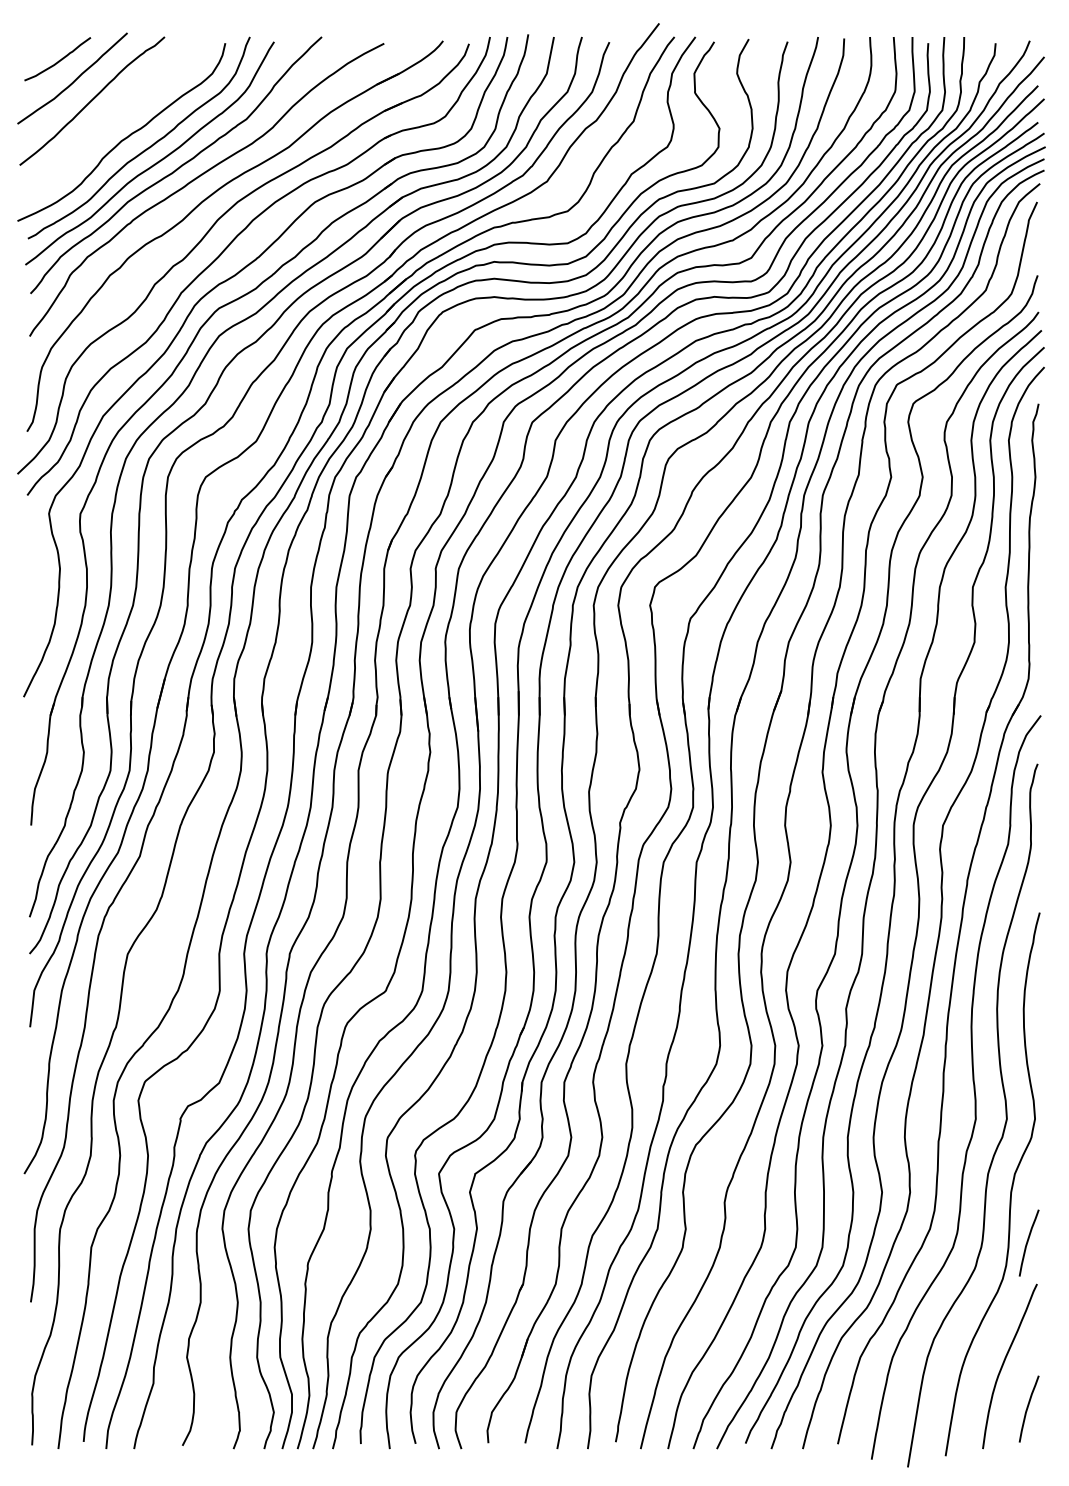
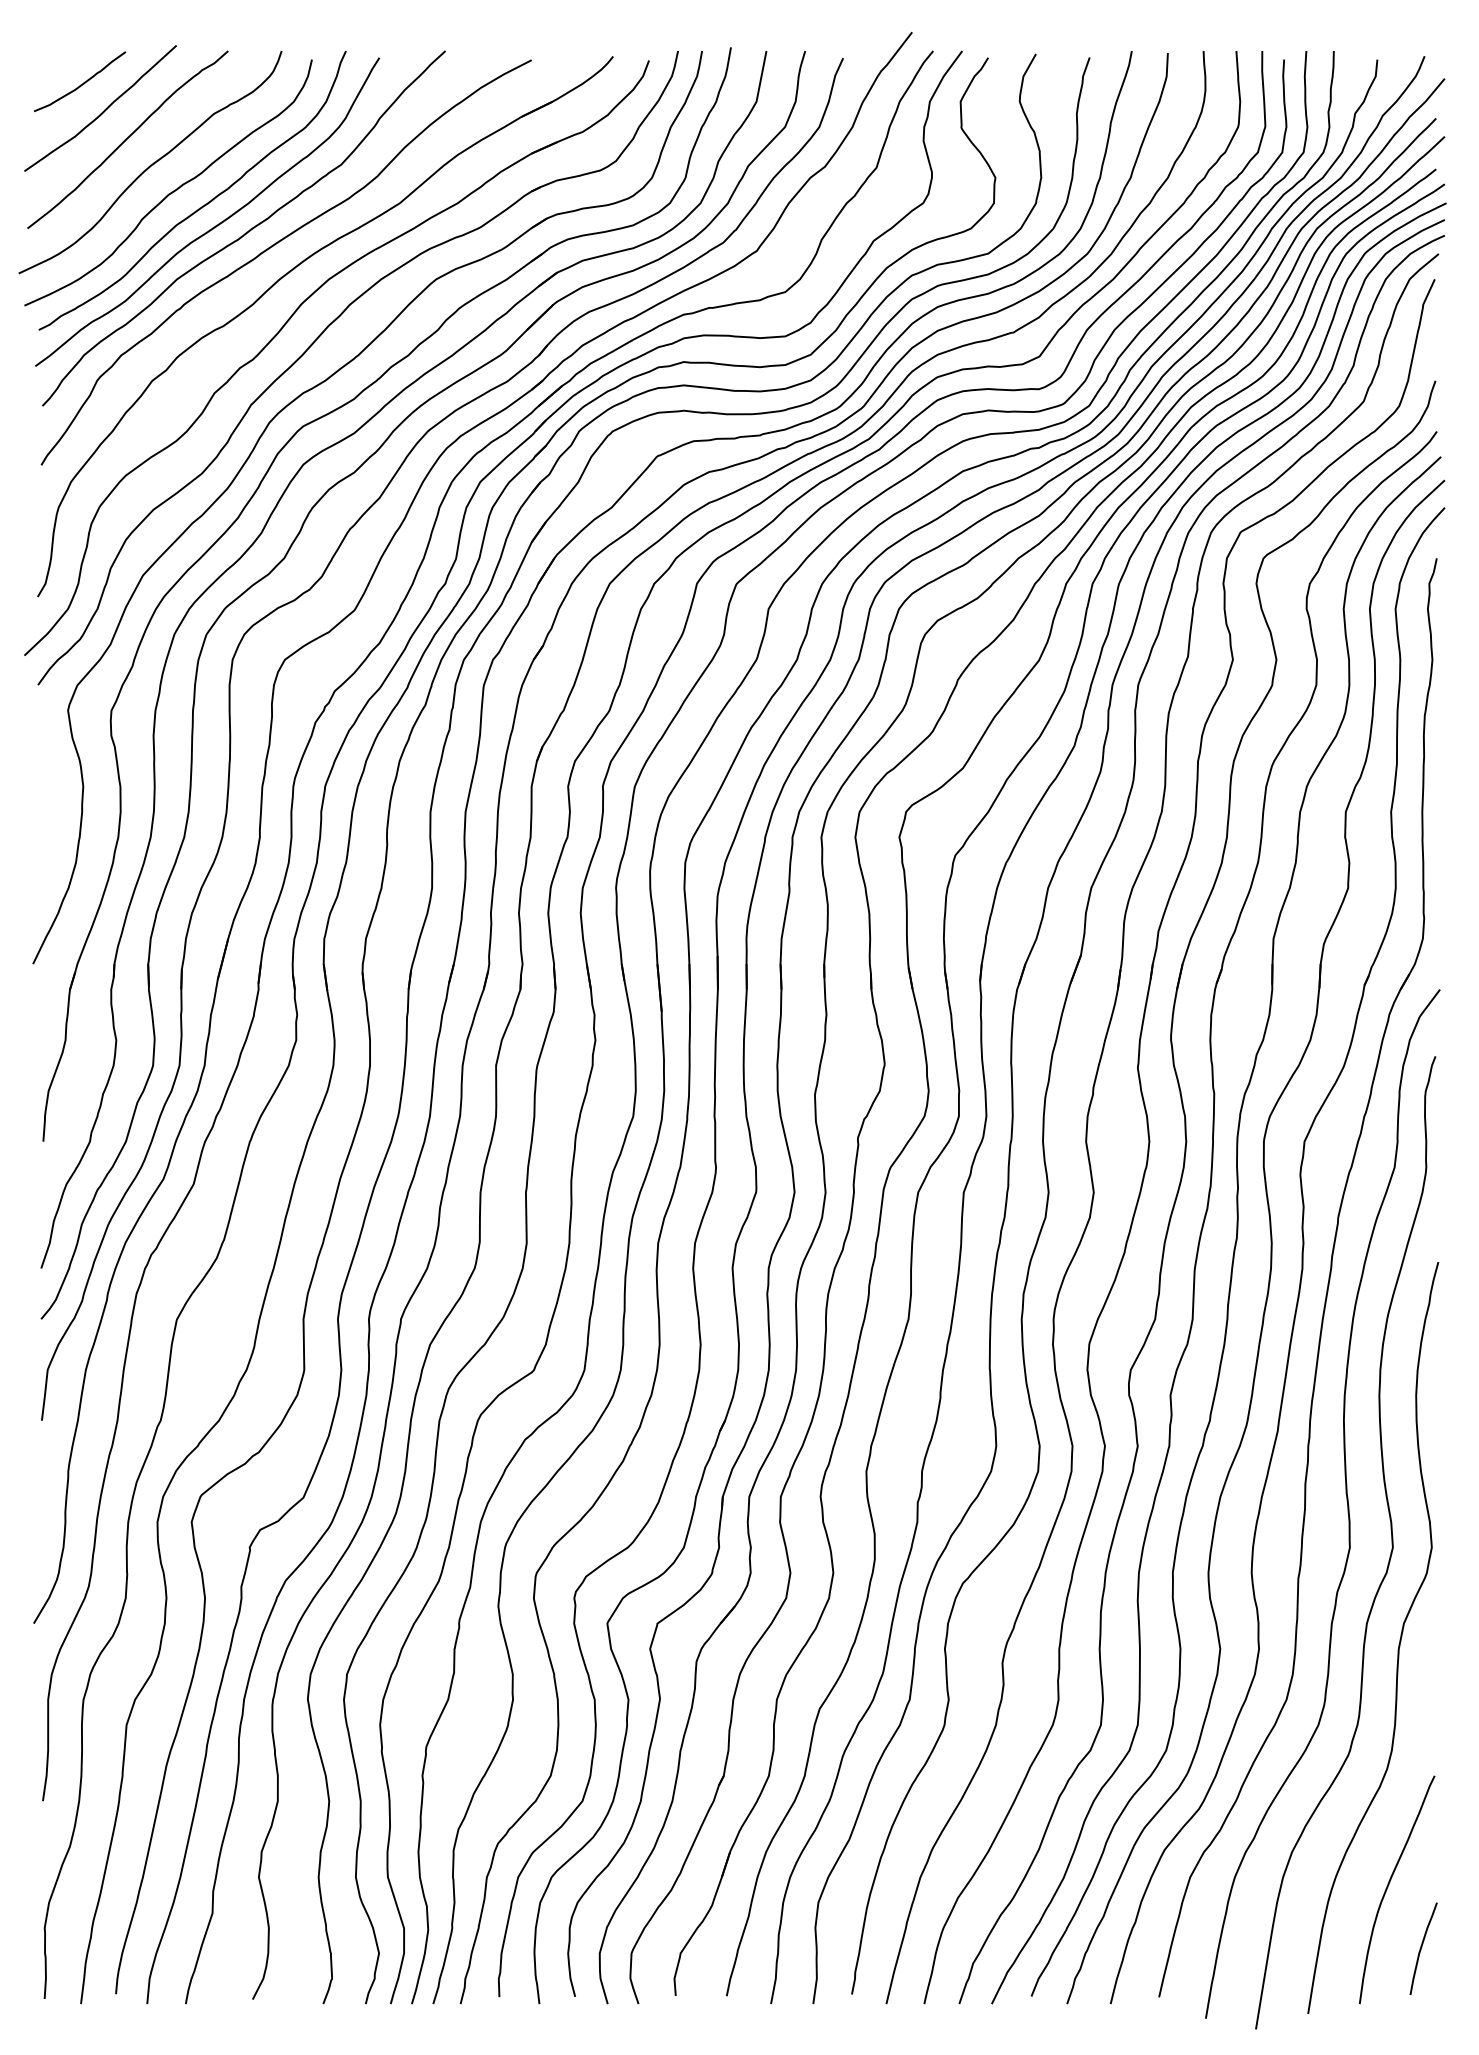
curve: (109, 118) -> (151, 163), added
curve: (1028, 1242) -> (1422, 1718), removed

